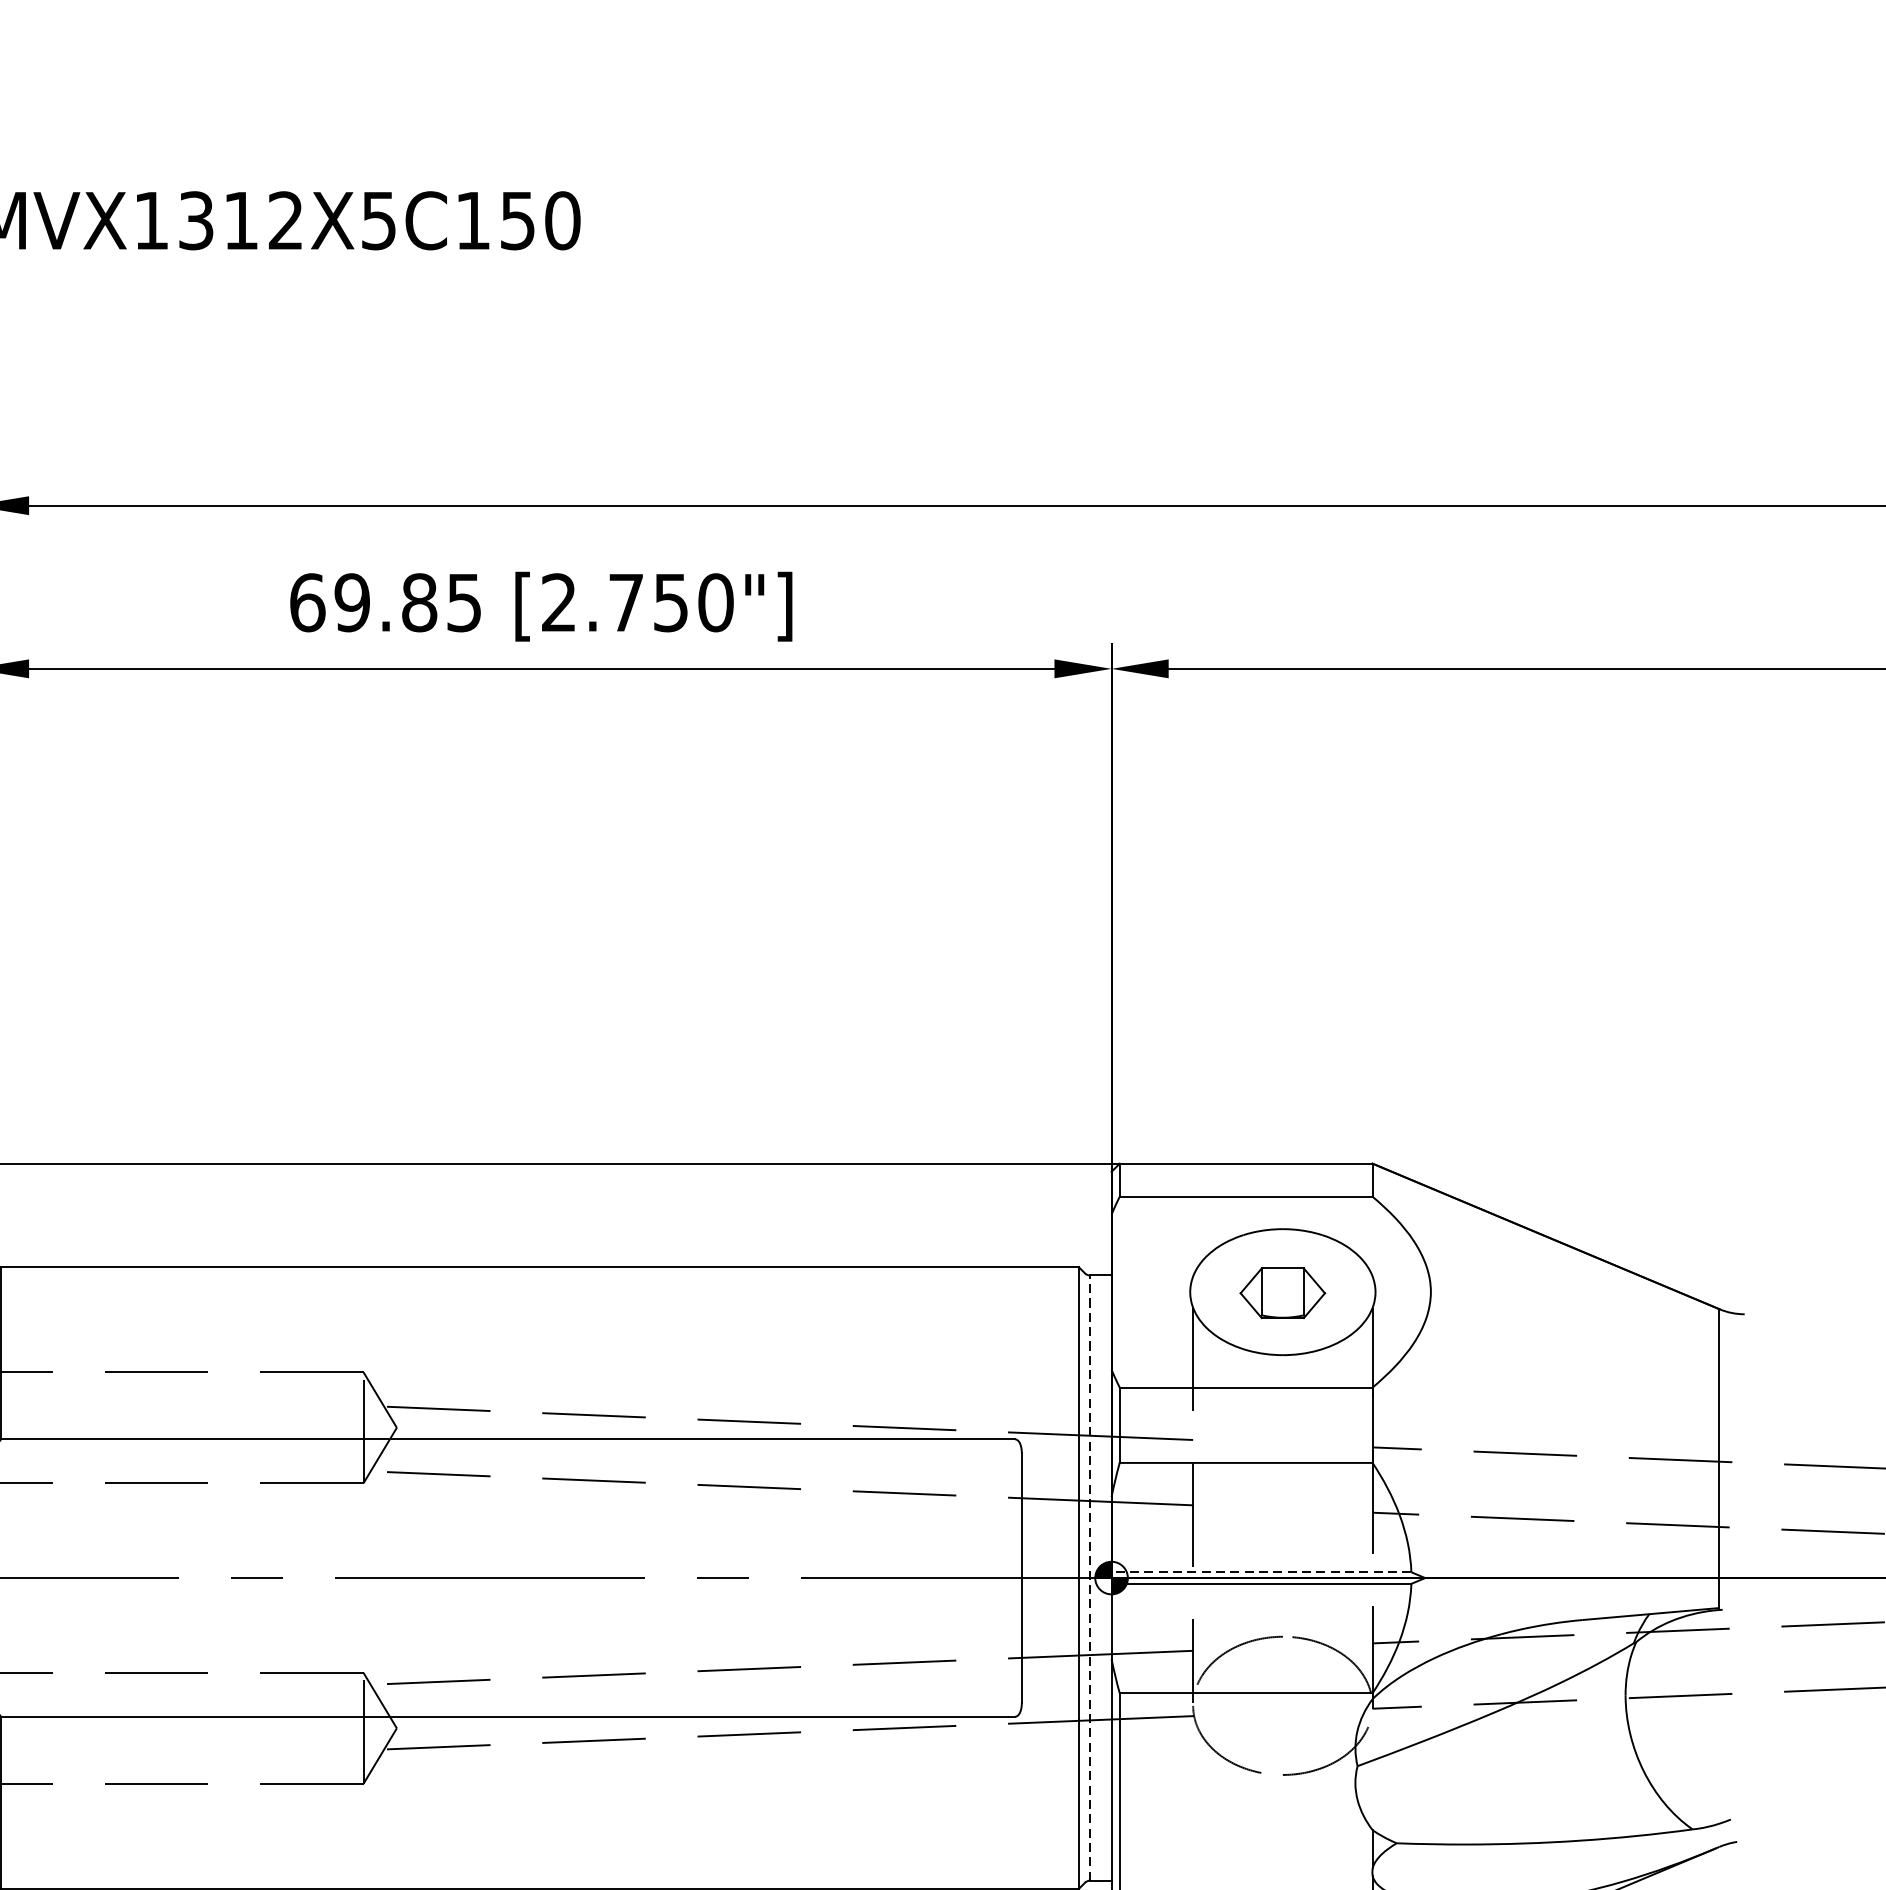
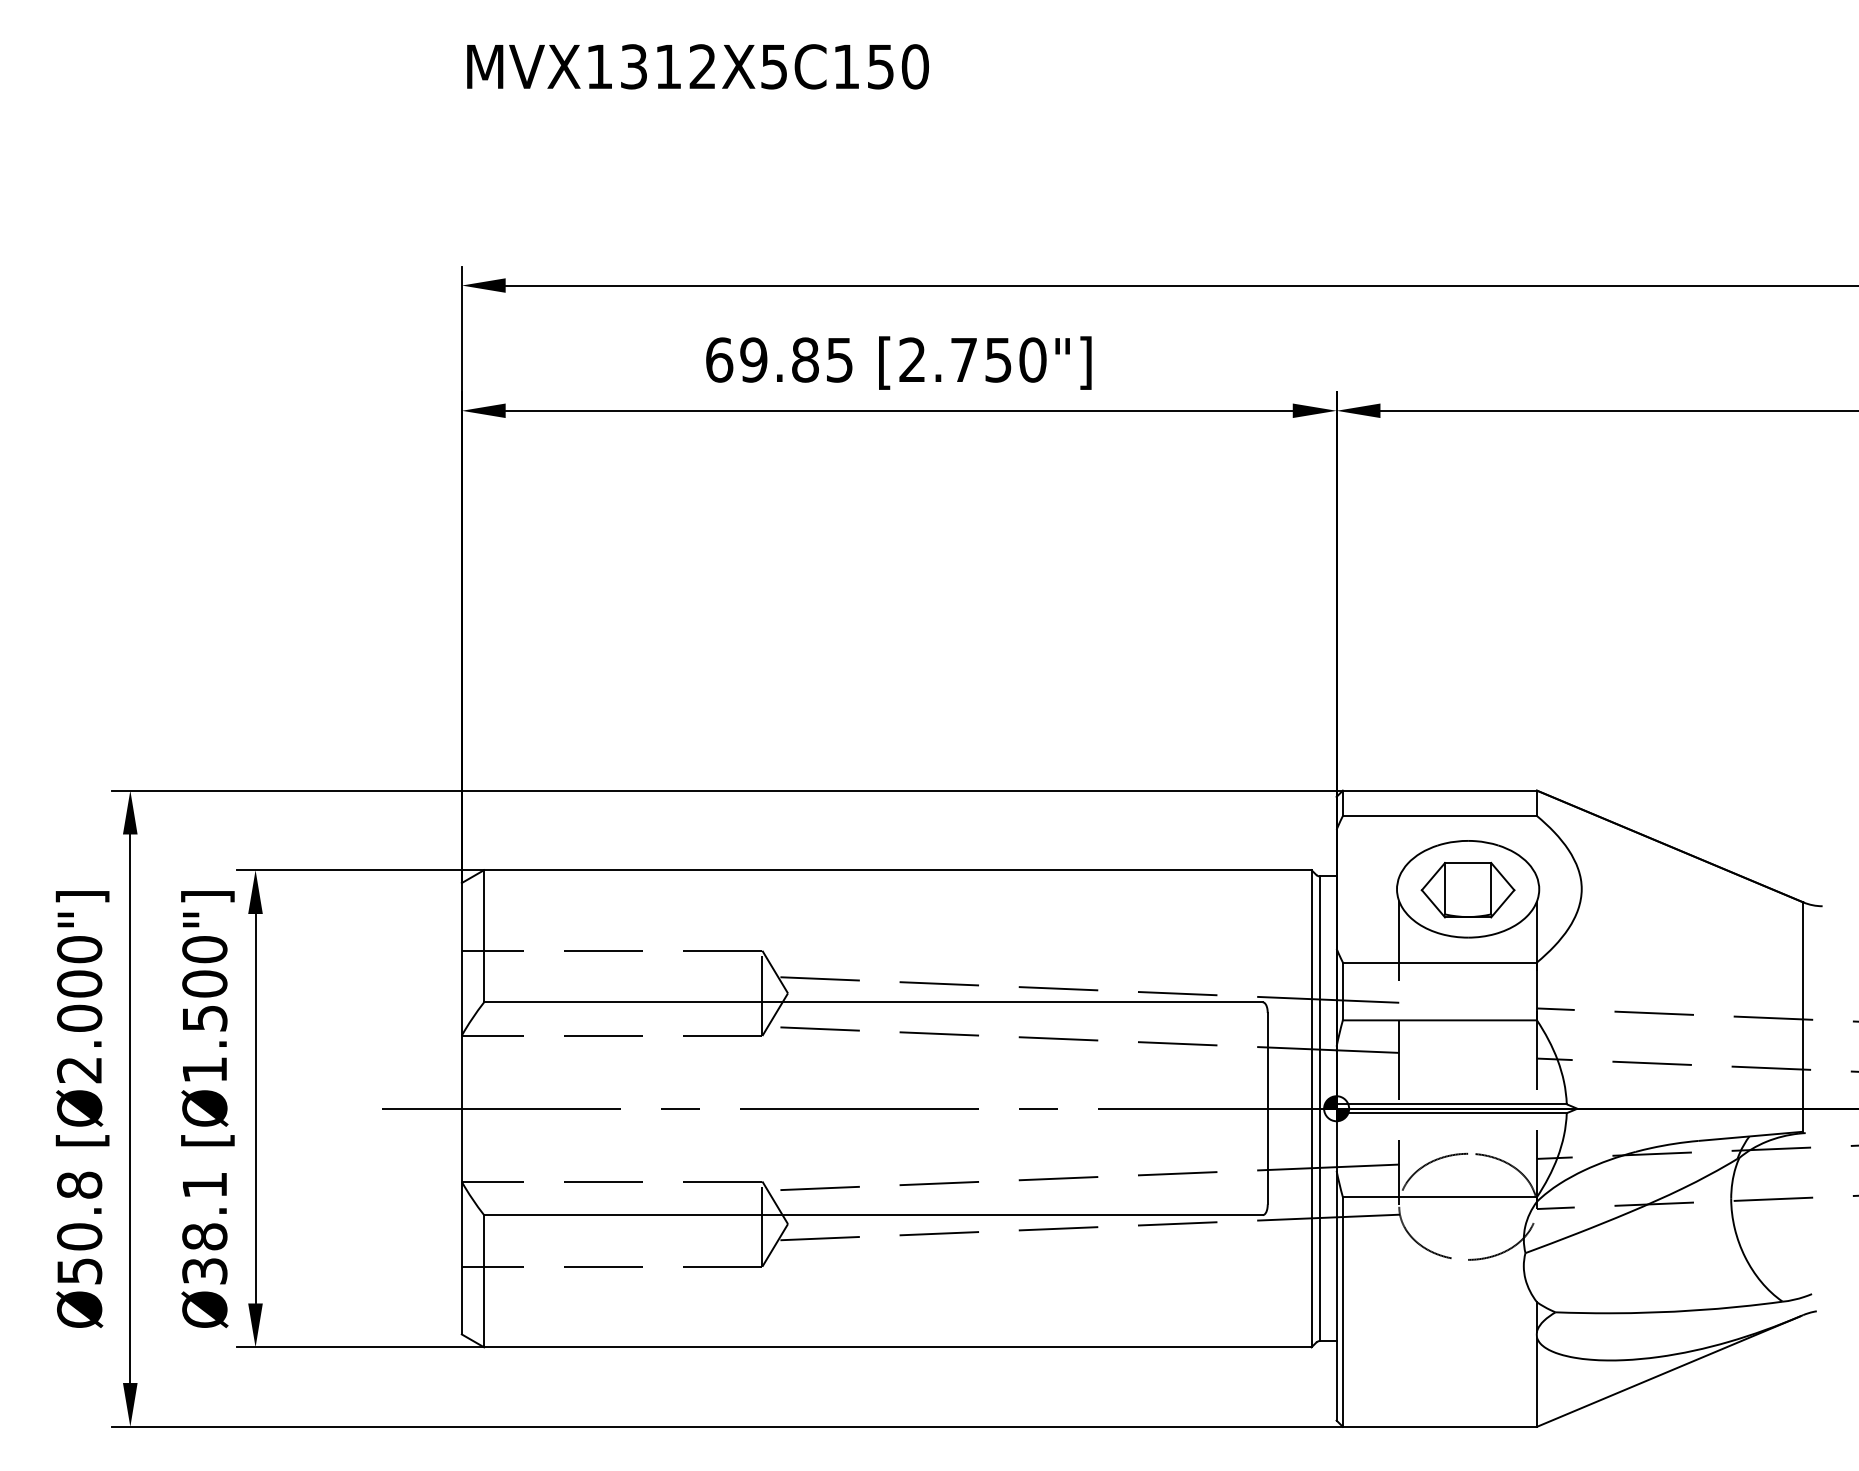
part: (1282, 1292) -> (1467, 889), size x1.43
line: (1261, 1572) -> (1451, 1104), dashed -> solid
line: (1089, 1577) -> (1319, 1108), dashed -> solid

